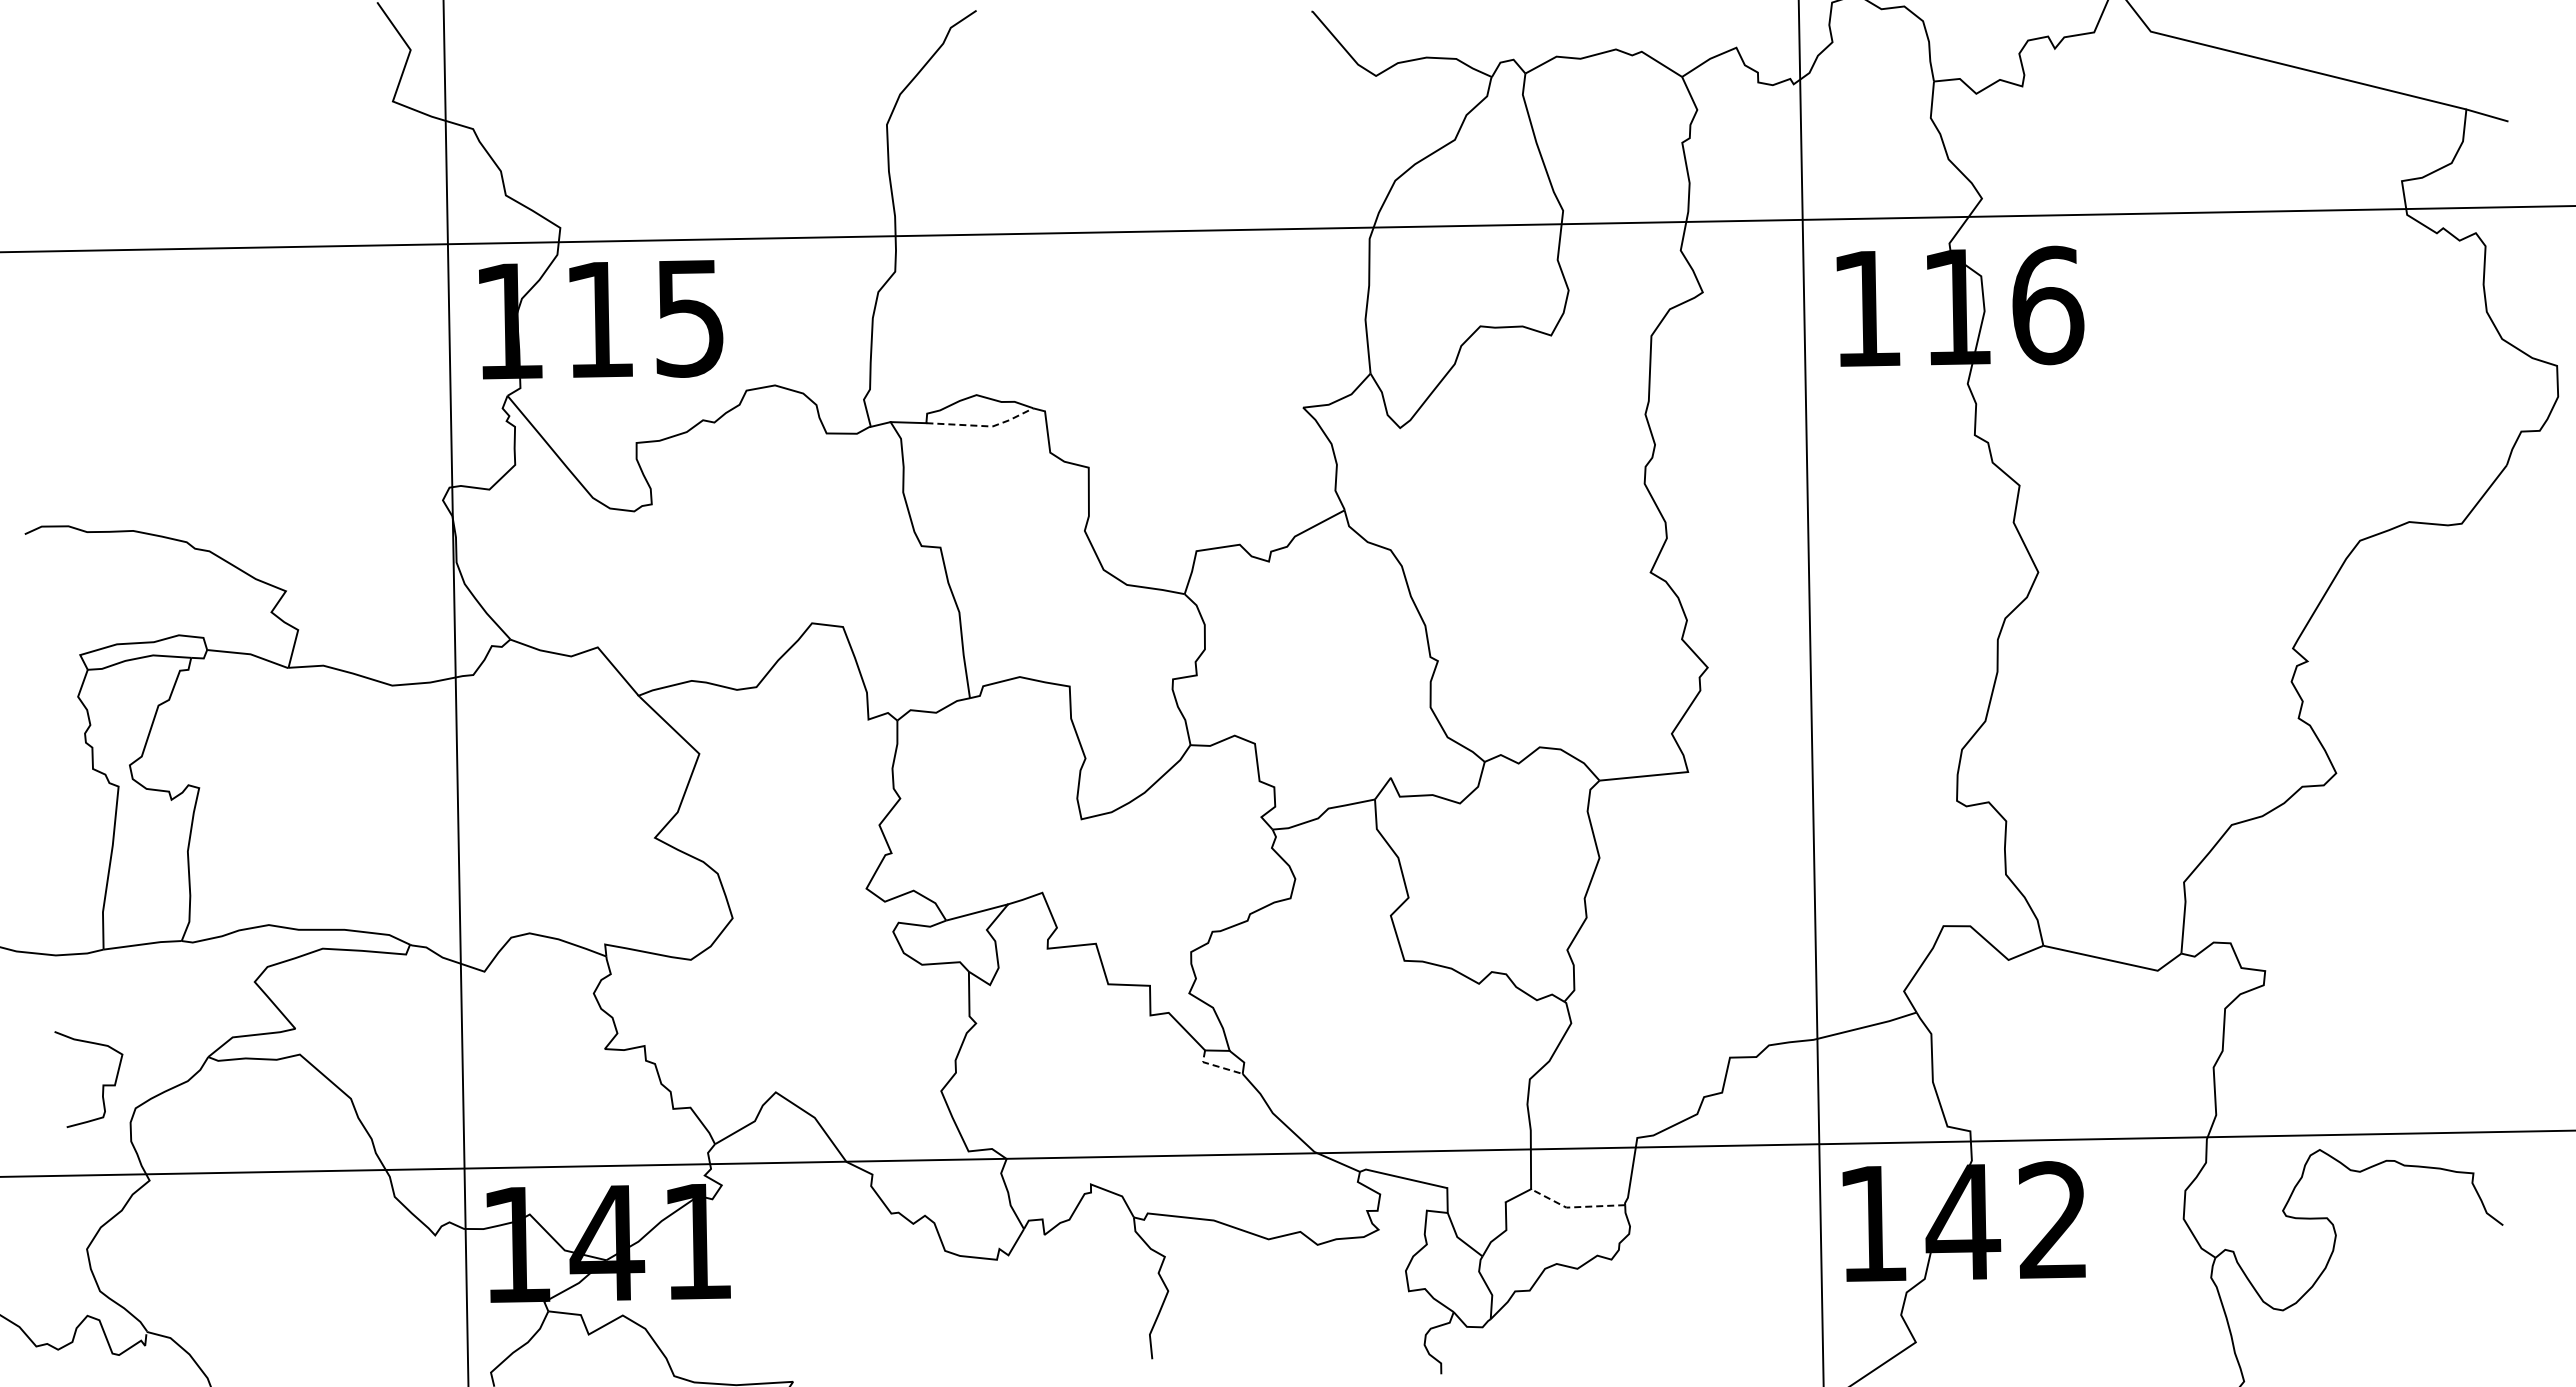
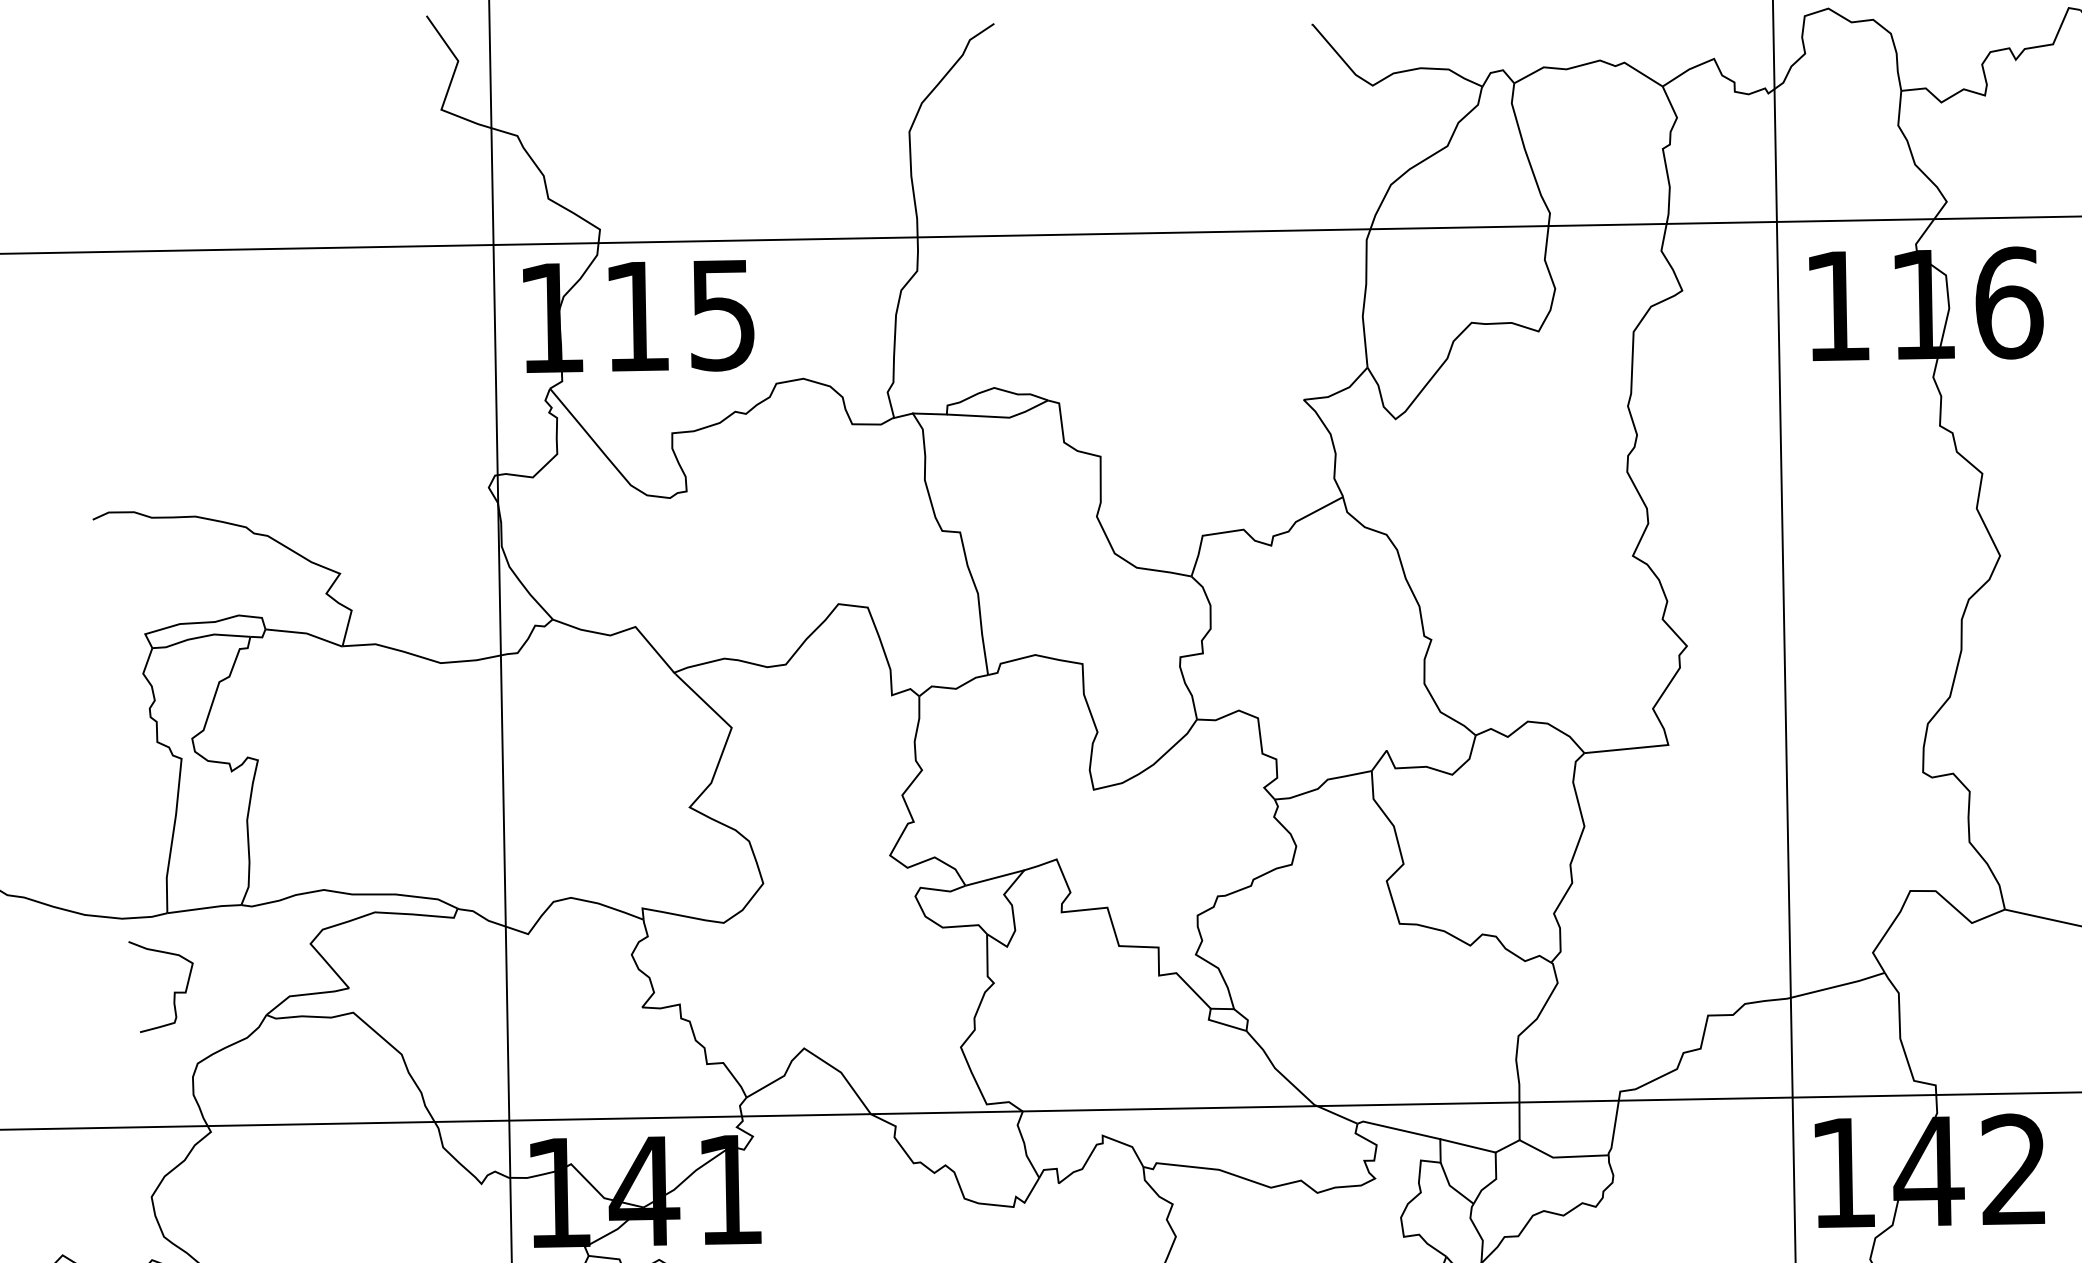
line: (982, 426) -> (999, 417), dashed -> solid
line: (1217, 1066) -> (1222, 1023), dashed -> solid
curve: (102, 1084) -> (173, 991), moved
line: (1476, 1195) -> (1467, 1146), added
line: (1575, 1207) -> (1561, 1157), dashed -> solid

